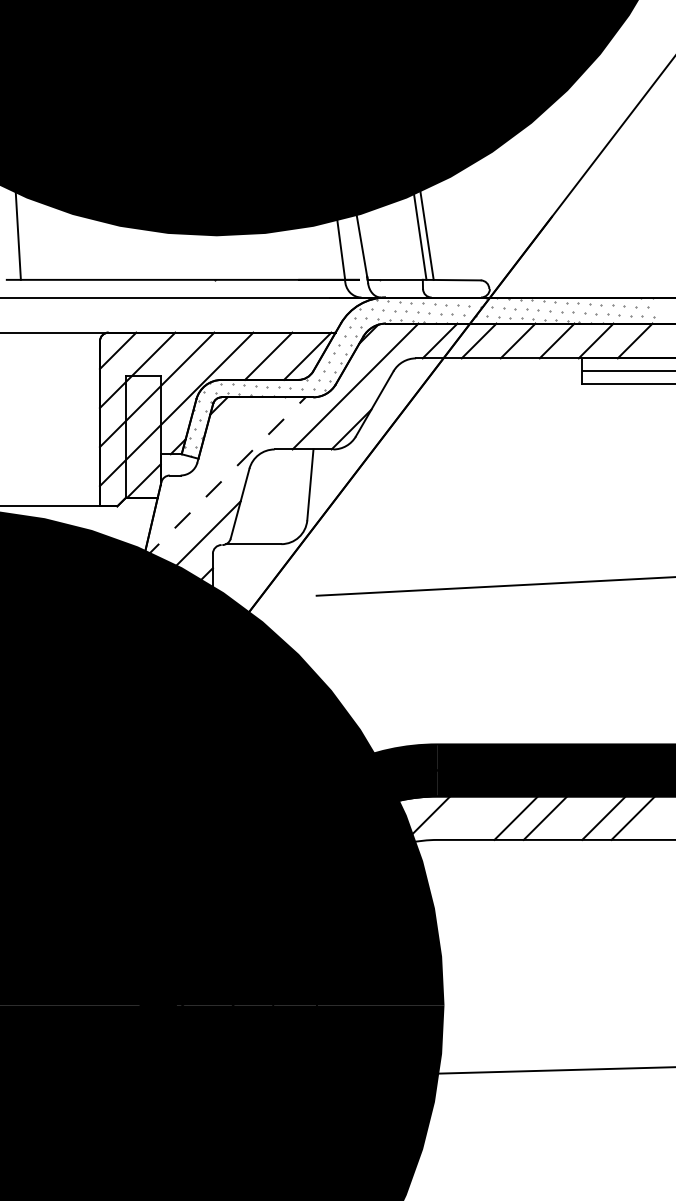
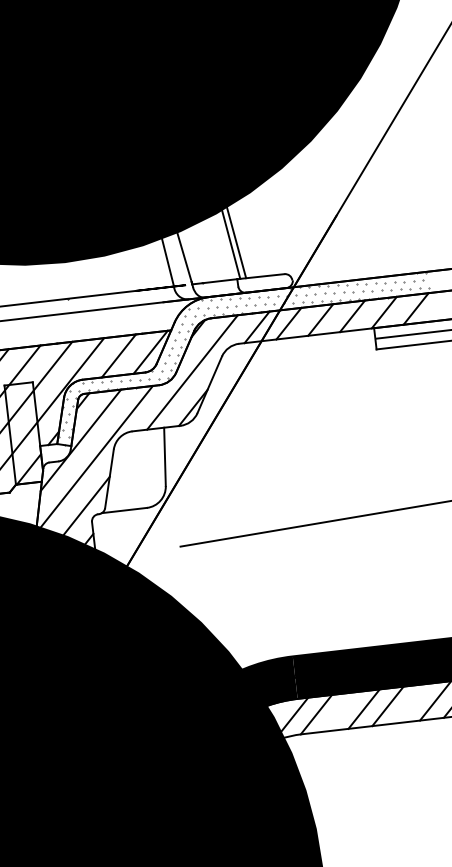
line: (210, 452) -> (80, 439), added
line: (224, 478) -> (94, 459), dashed -> solid
line: (457, 817) -> (316, 714), added

